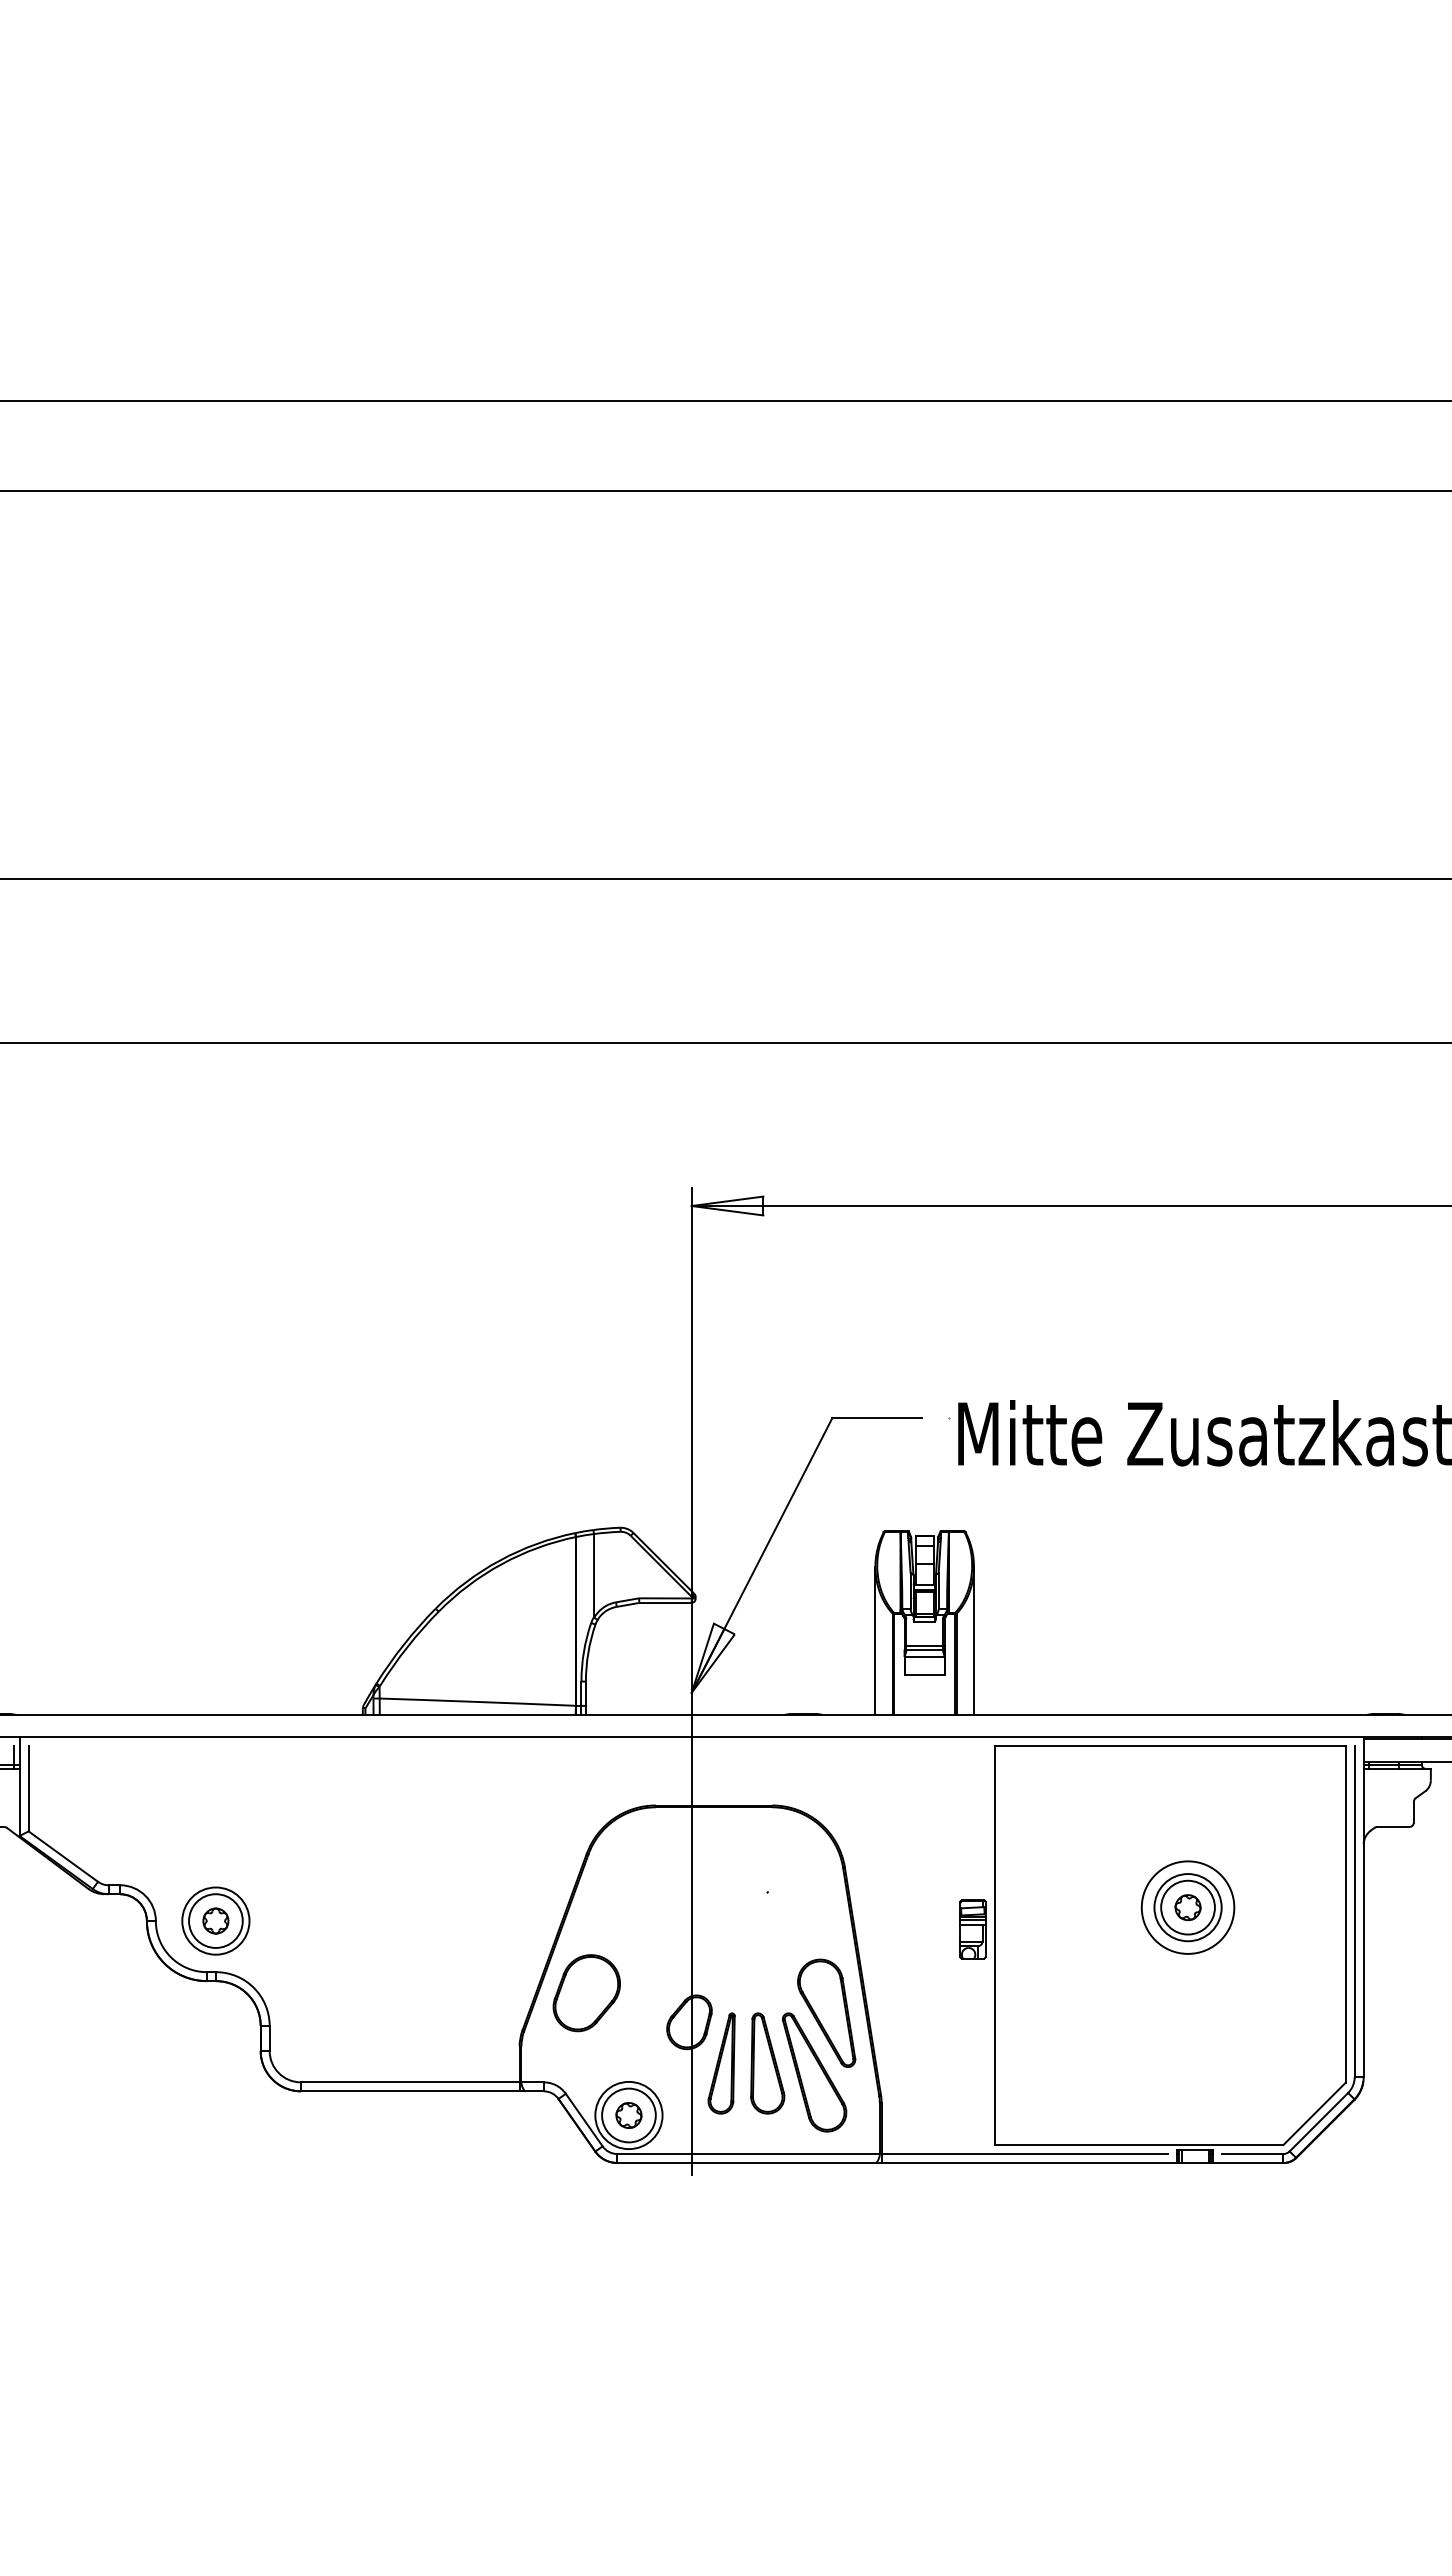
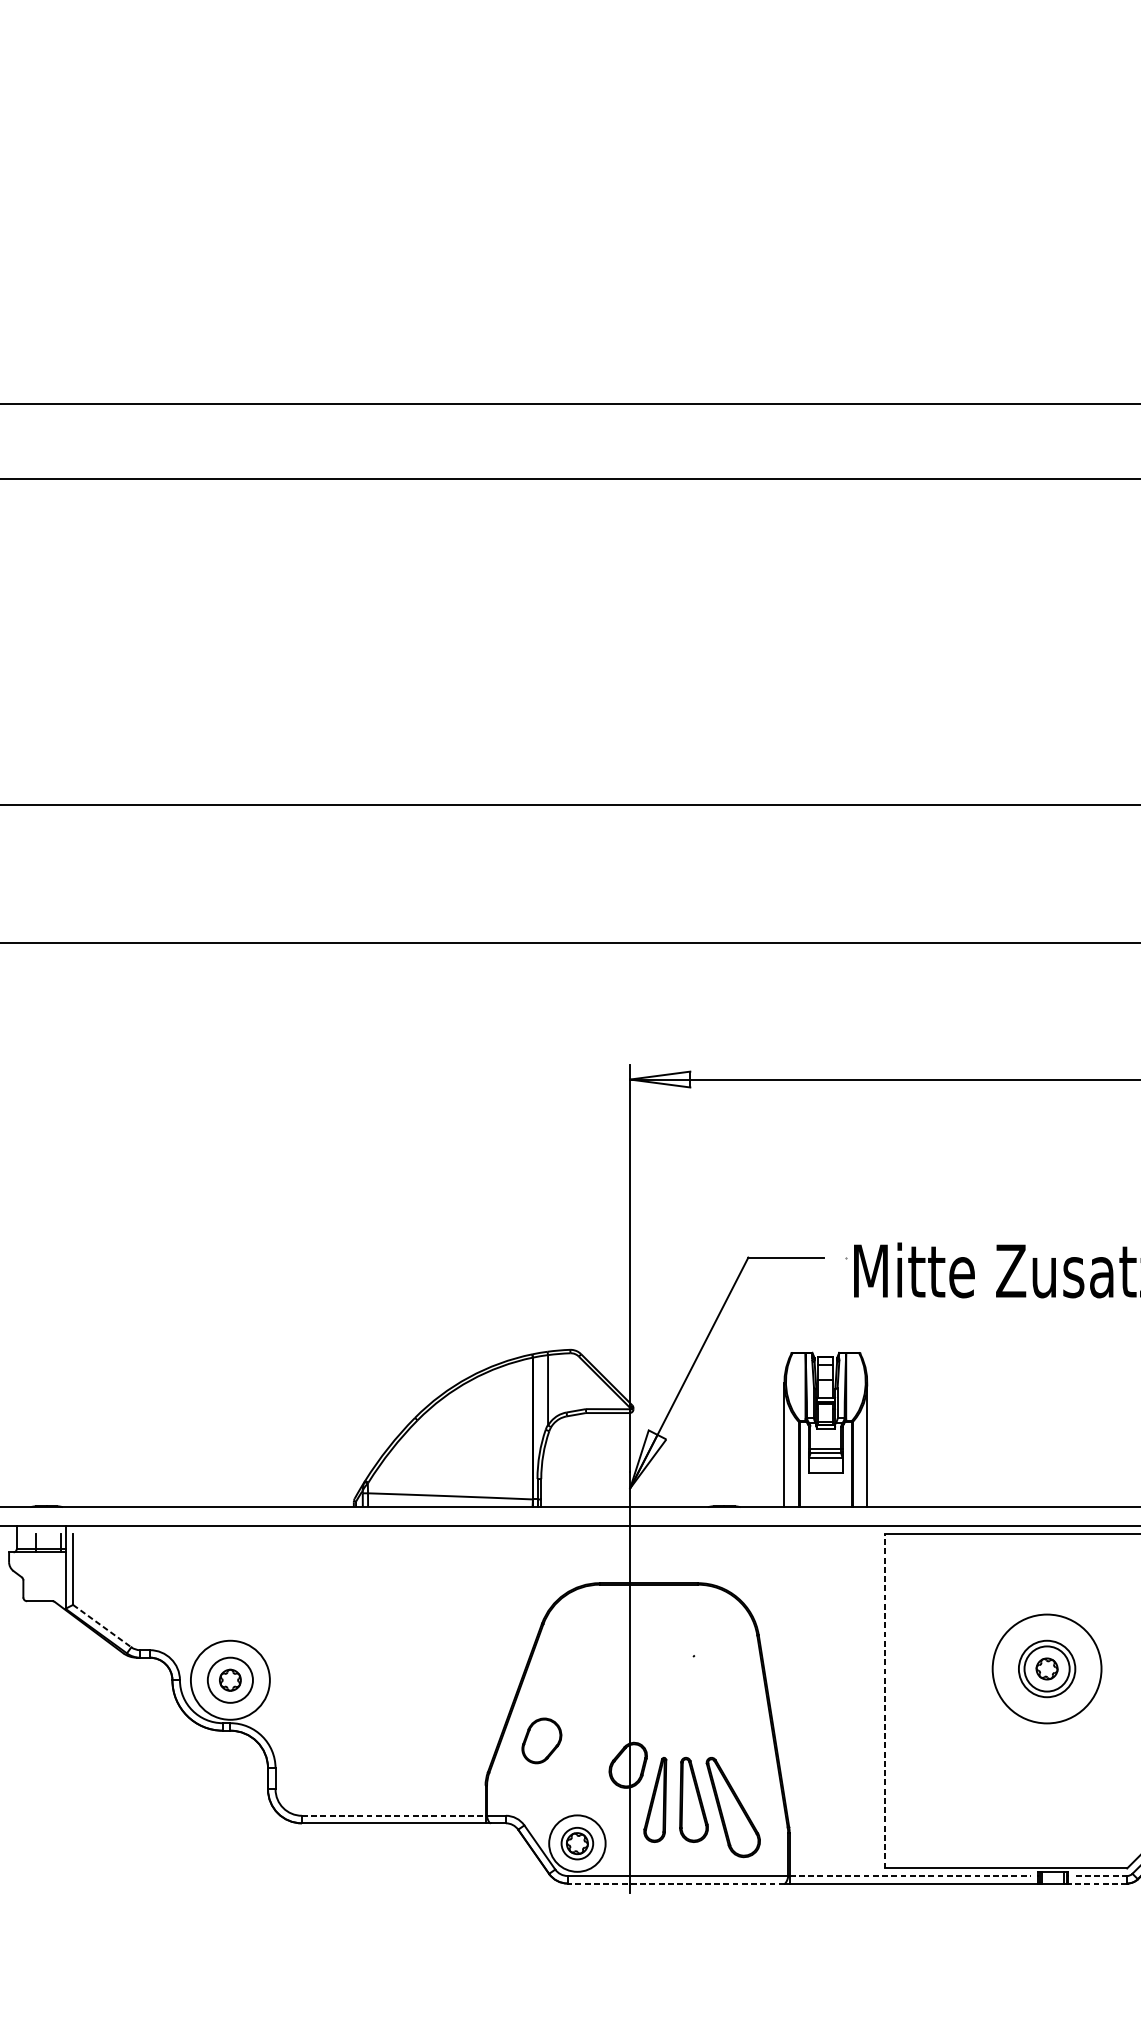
line: (63, 1856) -> (102, 1626), solid -> dashed
circle: (1187, 1907) -> (1046, 1668), size x1.4
circle: (215, 1920) -> (230, 1679), size x1.4
part: (972, 1929) -> (866, 1687), removed
line: (994, 1945) -> (884, 1700), solid -> dashed
part: (586, 1993) -> (541, 1741), size x0.7
part: (826, 2012) -> (743, 1757), removed
line: (410, 2082) -> (393, 1815), solid -> dashed
circle: (628, 2115) -> (577, 1843), size x0.7
line: (1025, 2154) -> (910, 1876), solid -> dashed
line: (1252, 2154) -> (1101, 1876), solid -> dashed
line: (746, 2163) -> (676, 1883), solid -> dashed
line: (1247, 2163) -> (1097, 1883), solid -> dashed

